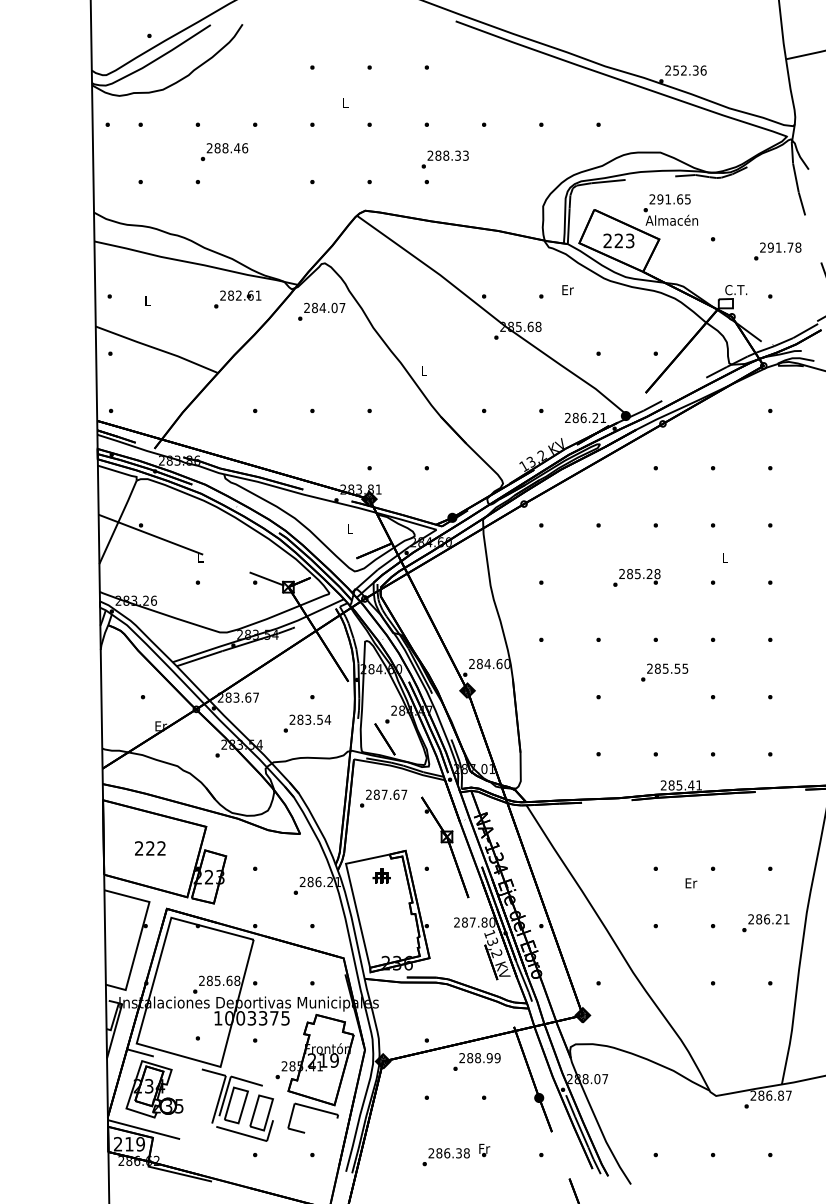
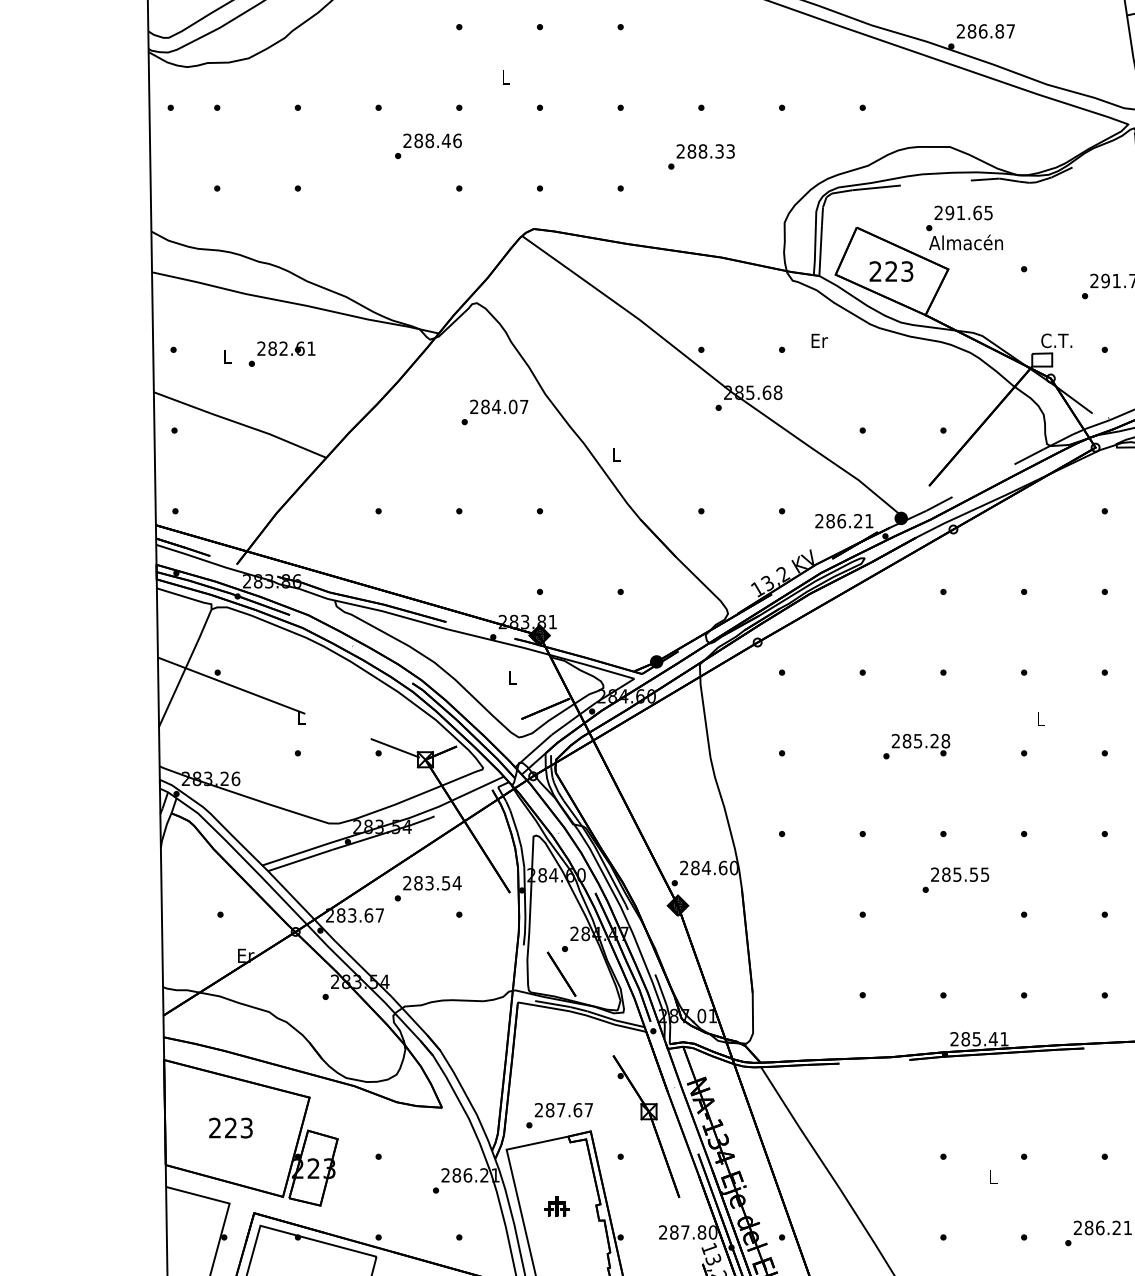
text: (689, 70) -> (990, 31), 252.36 -> 286.87
text: (224, 152) -> (428, 146), moved
text: (444, 159) -> (700, 156), moved
text: (237, 299) -> (281, 354), moved
text: (321, 311) -> (494, 411), moved
text: (307, 723) -> (428, 888), moved
text: (383, 798) -> (559, 1115), moved
text: (161, 848) -> (246, 1128), 222 -> 223
part: (381, 875) -> (556, 1205), moved
text: (691, 883) -> (993, 1177), Er -> L

